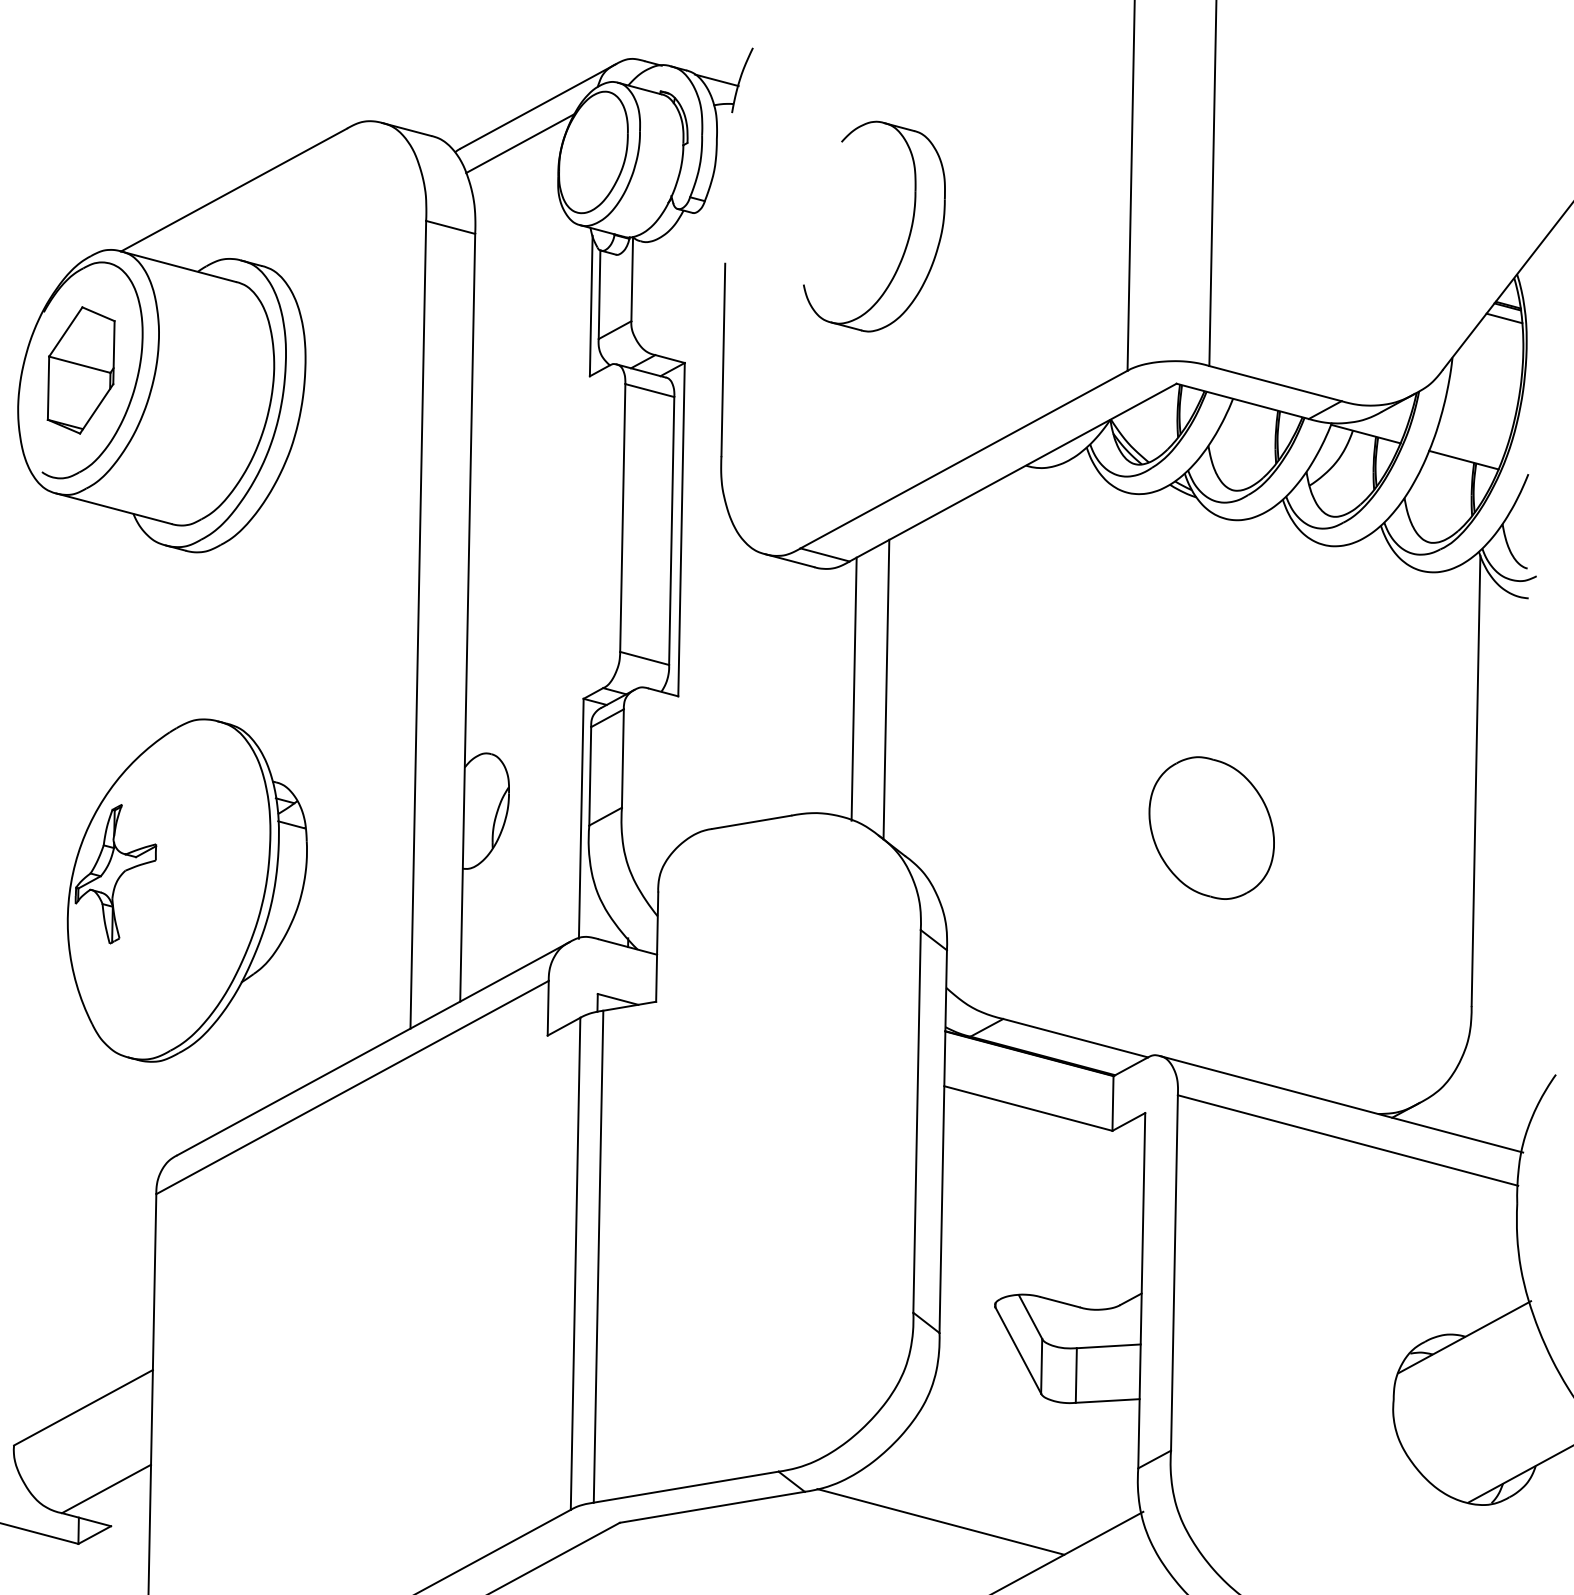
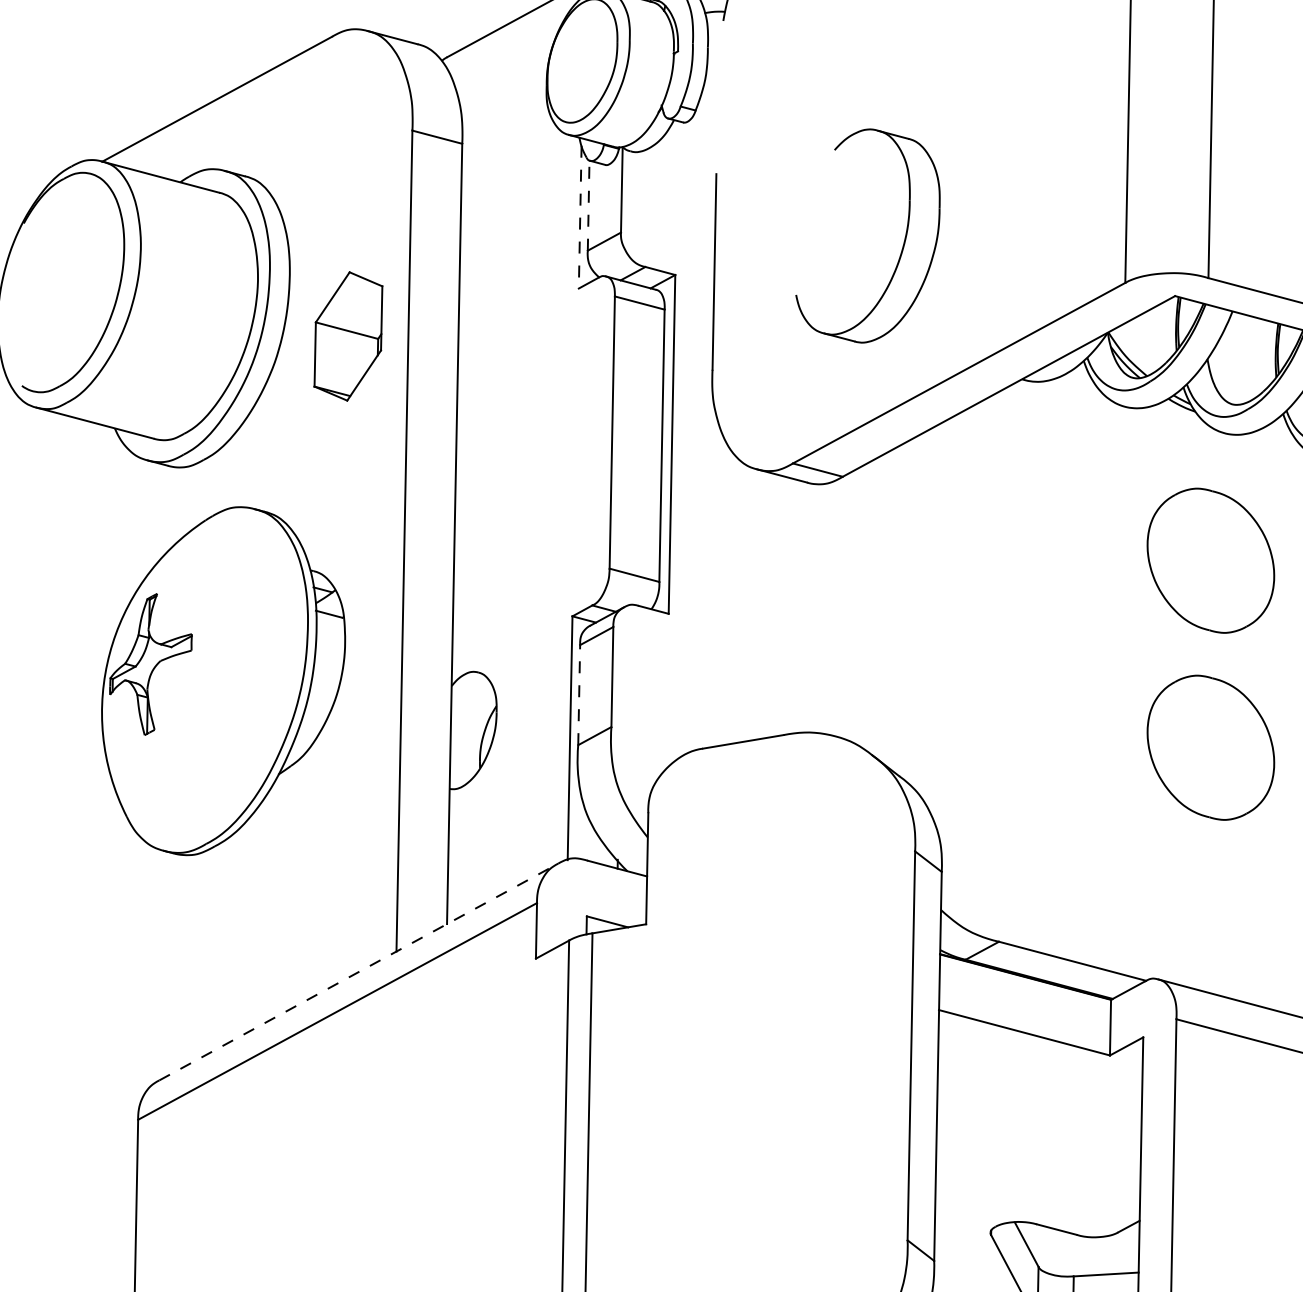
line: (520, 143) -> (508, 51), removed
part: (908, 235) -> (902, 245), moved
line: (599, 294) -> (588, 205), solid -> dashed
line: (591, 306) -> (580, 217), solid -> dashed
part: (80, 370) -> (347, 336), moved
part: (1211, 643) -> (1210, 560), added
line: (853, 688) -> (846, 605), removed
line: (886, 689) -> (880, 606), removed
line: (590, 775) -> (579, 694), solid -> dashed
part: (186, 890) -> (222, 681), moved
line: (373, 1048) -> (358, 971), solid -> dashed

